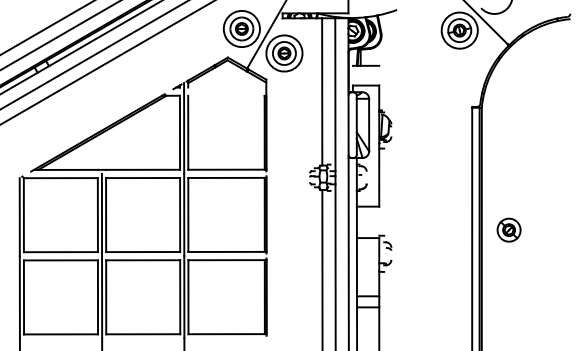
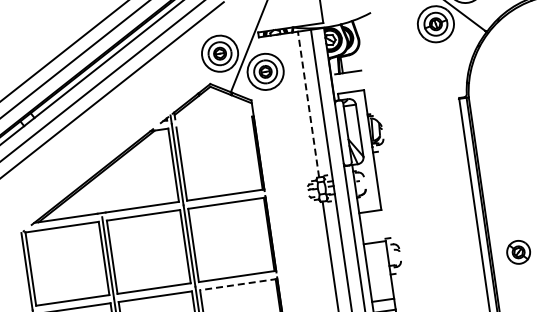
line: (322, 91) -> (308, 104), solid -> dashed
part: (508, 229) -> (517, 251), moved
line: (226, 260) -> (237, 285), solid -> dashed

